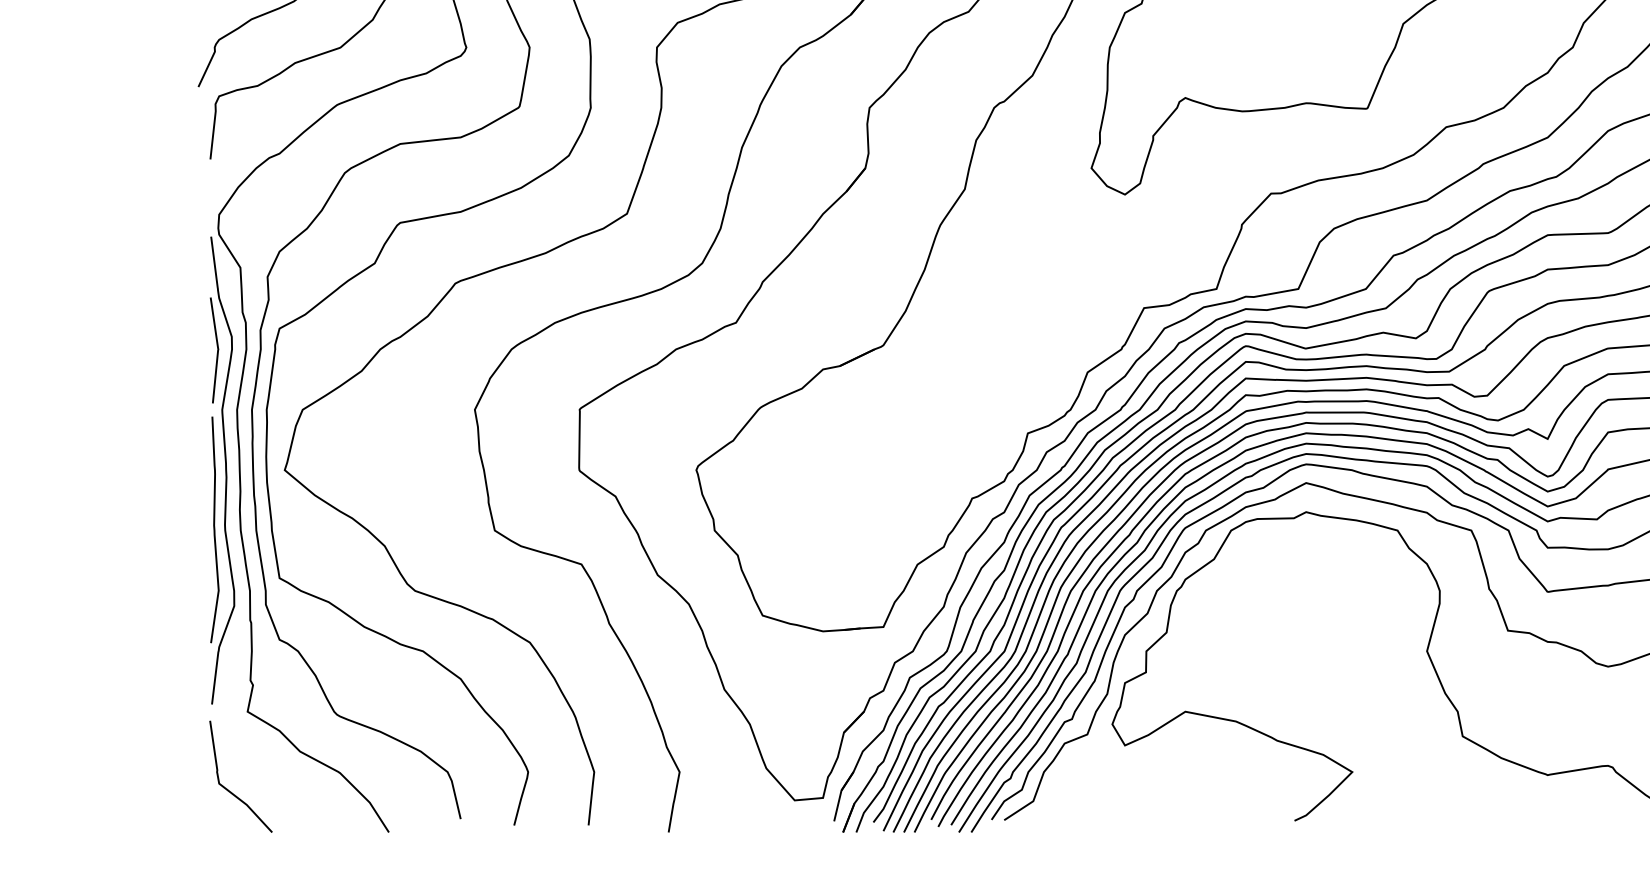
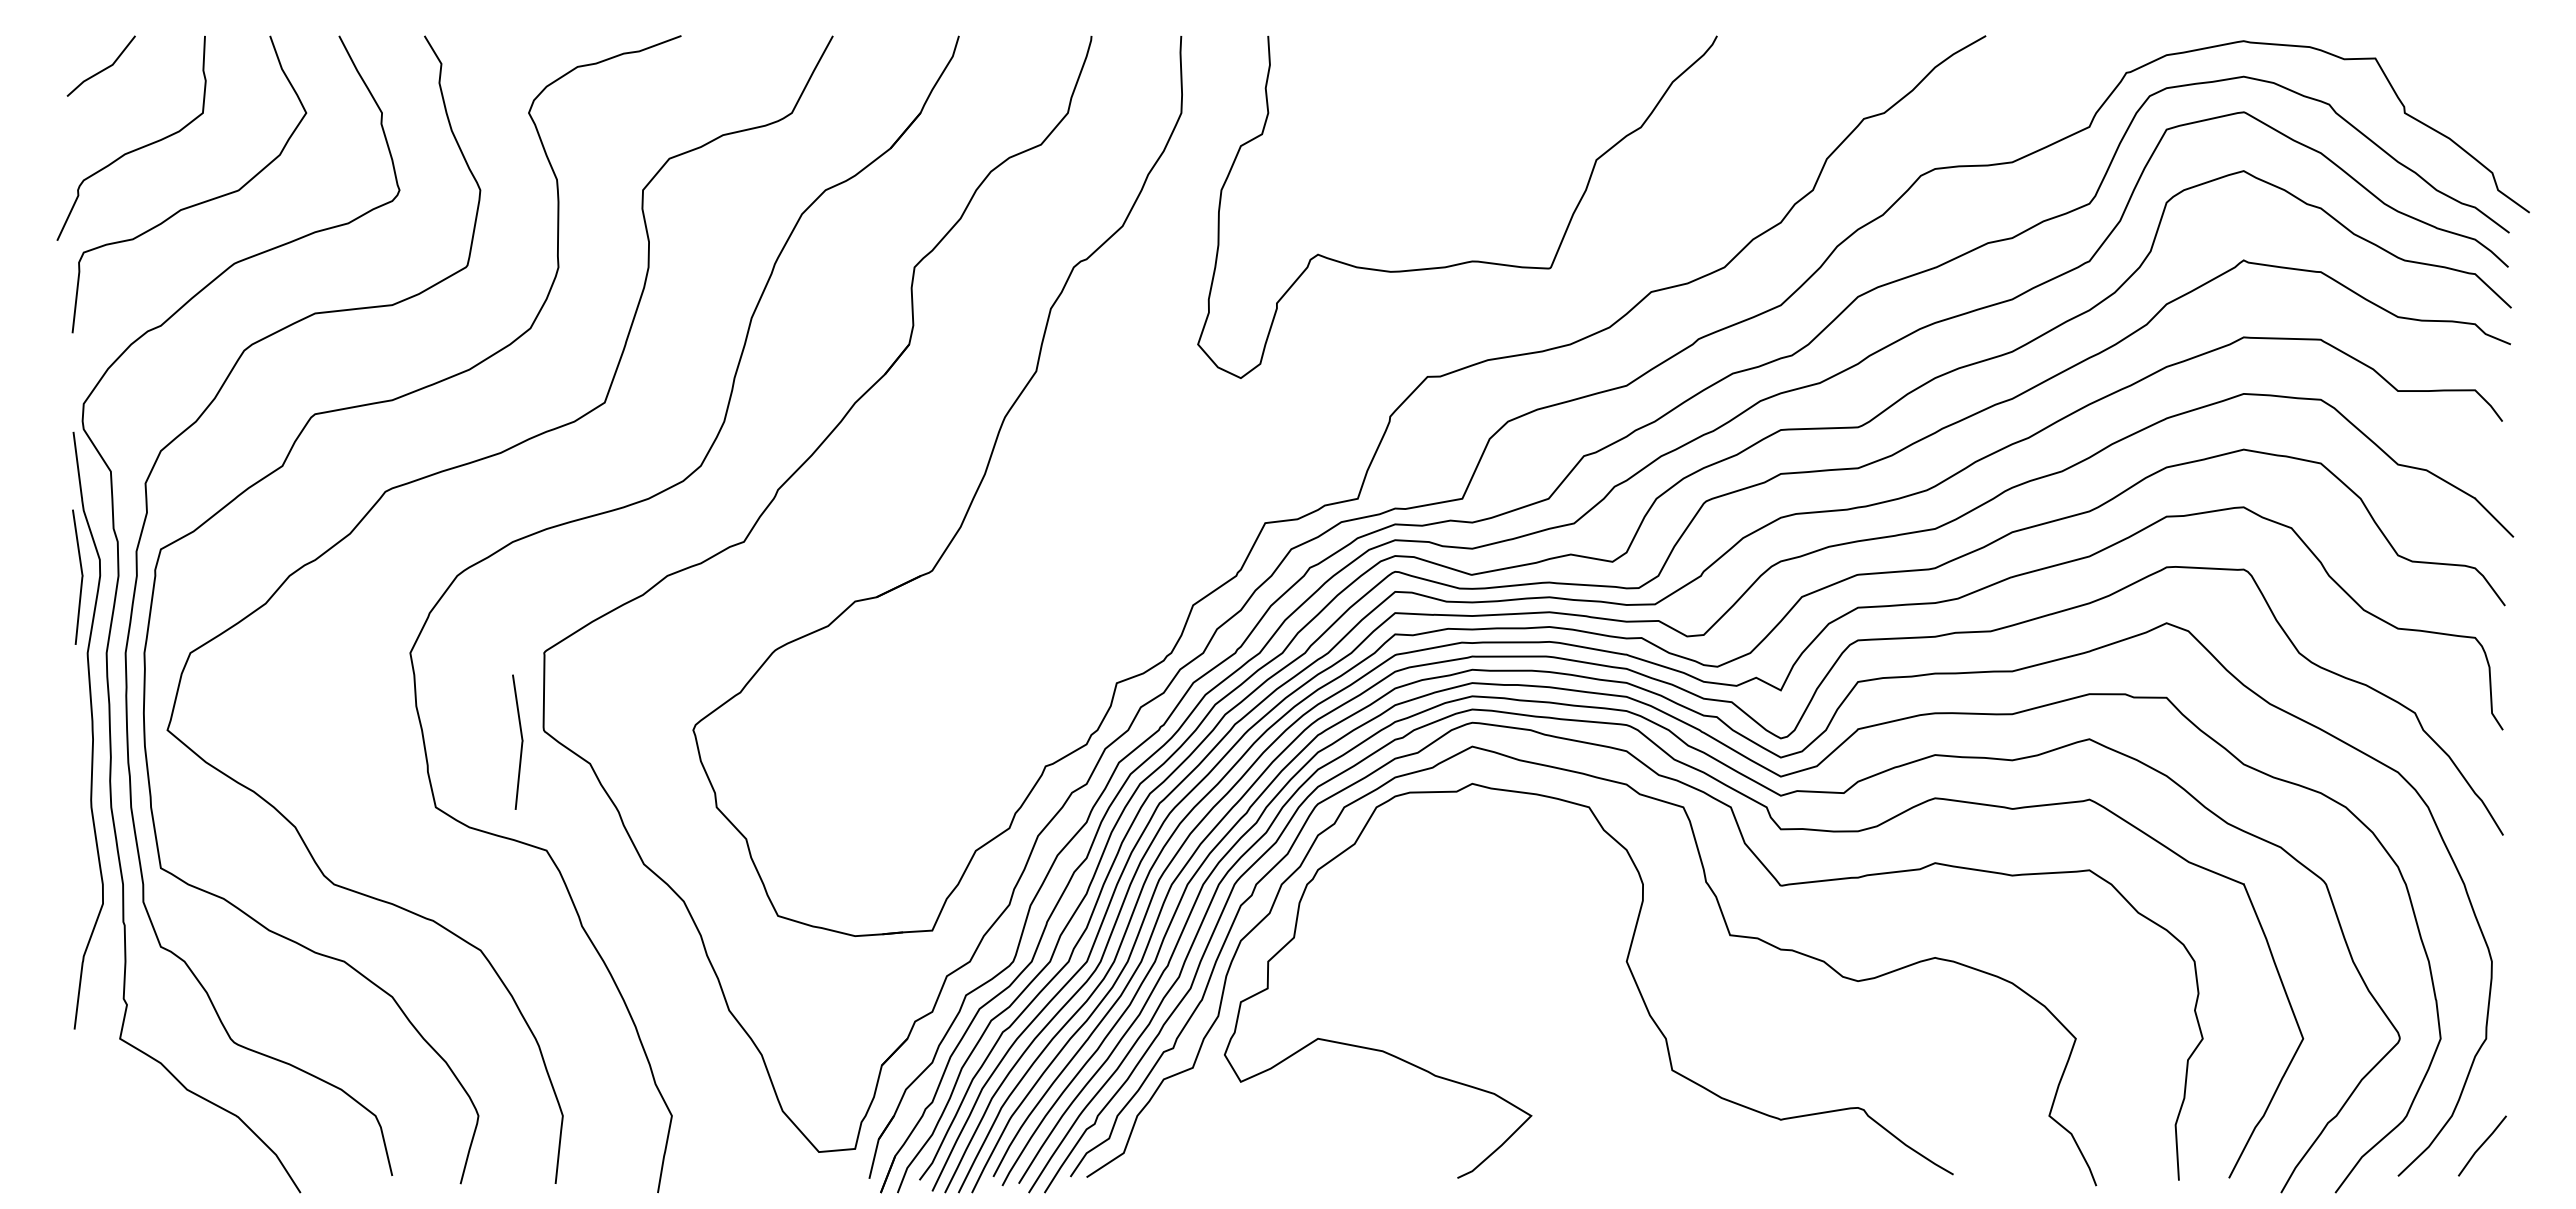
line: (561, 479) -> (521, 741), added
curve: (214, 529) -> (77, 806), removed
curve: (230, 791) -> (98, 1140), removed

